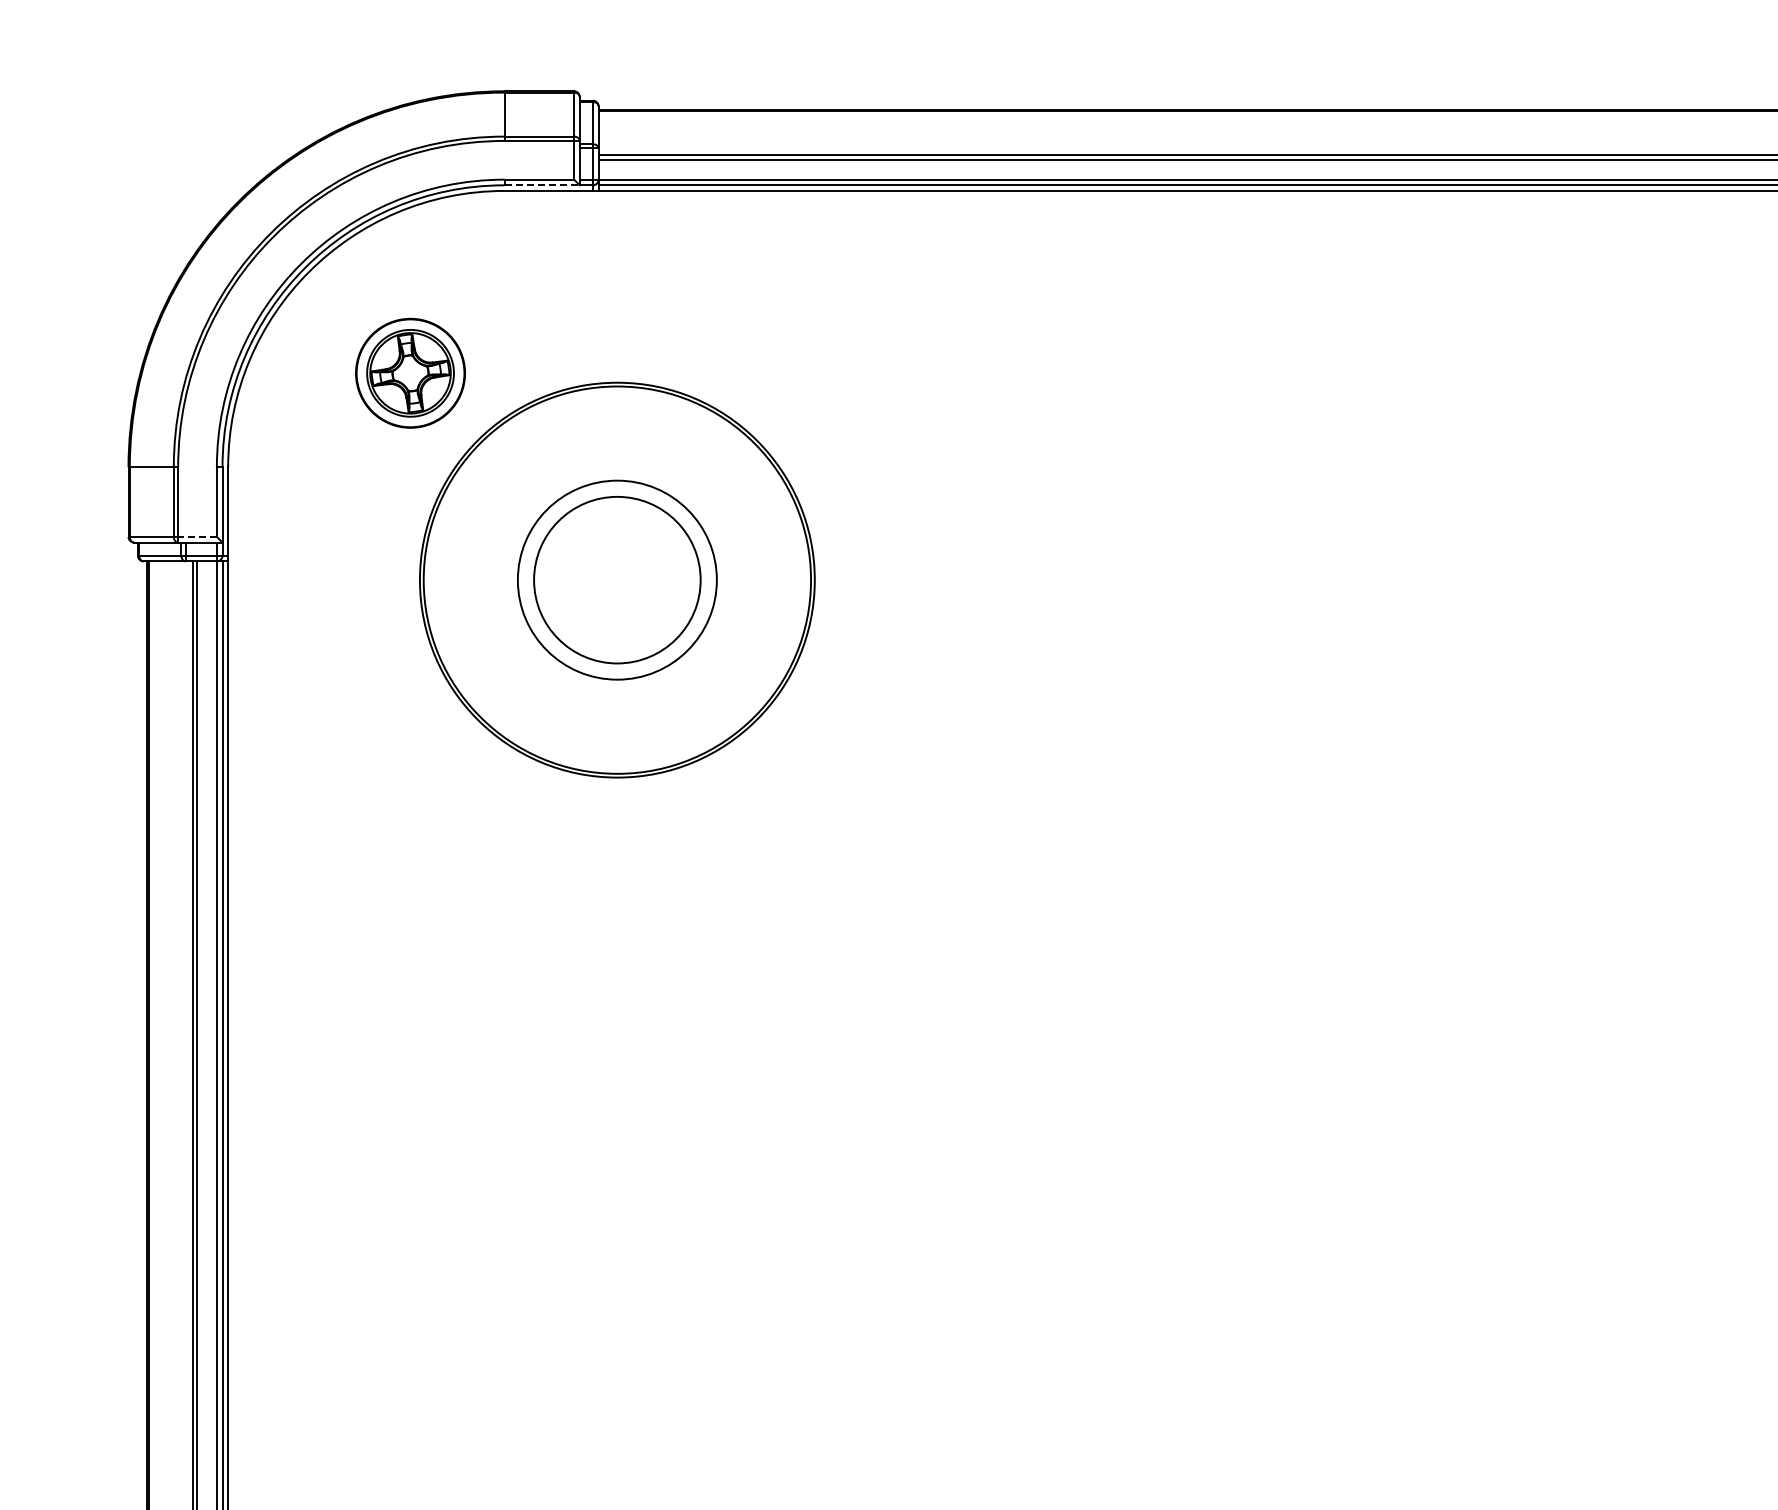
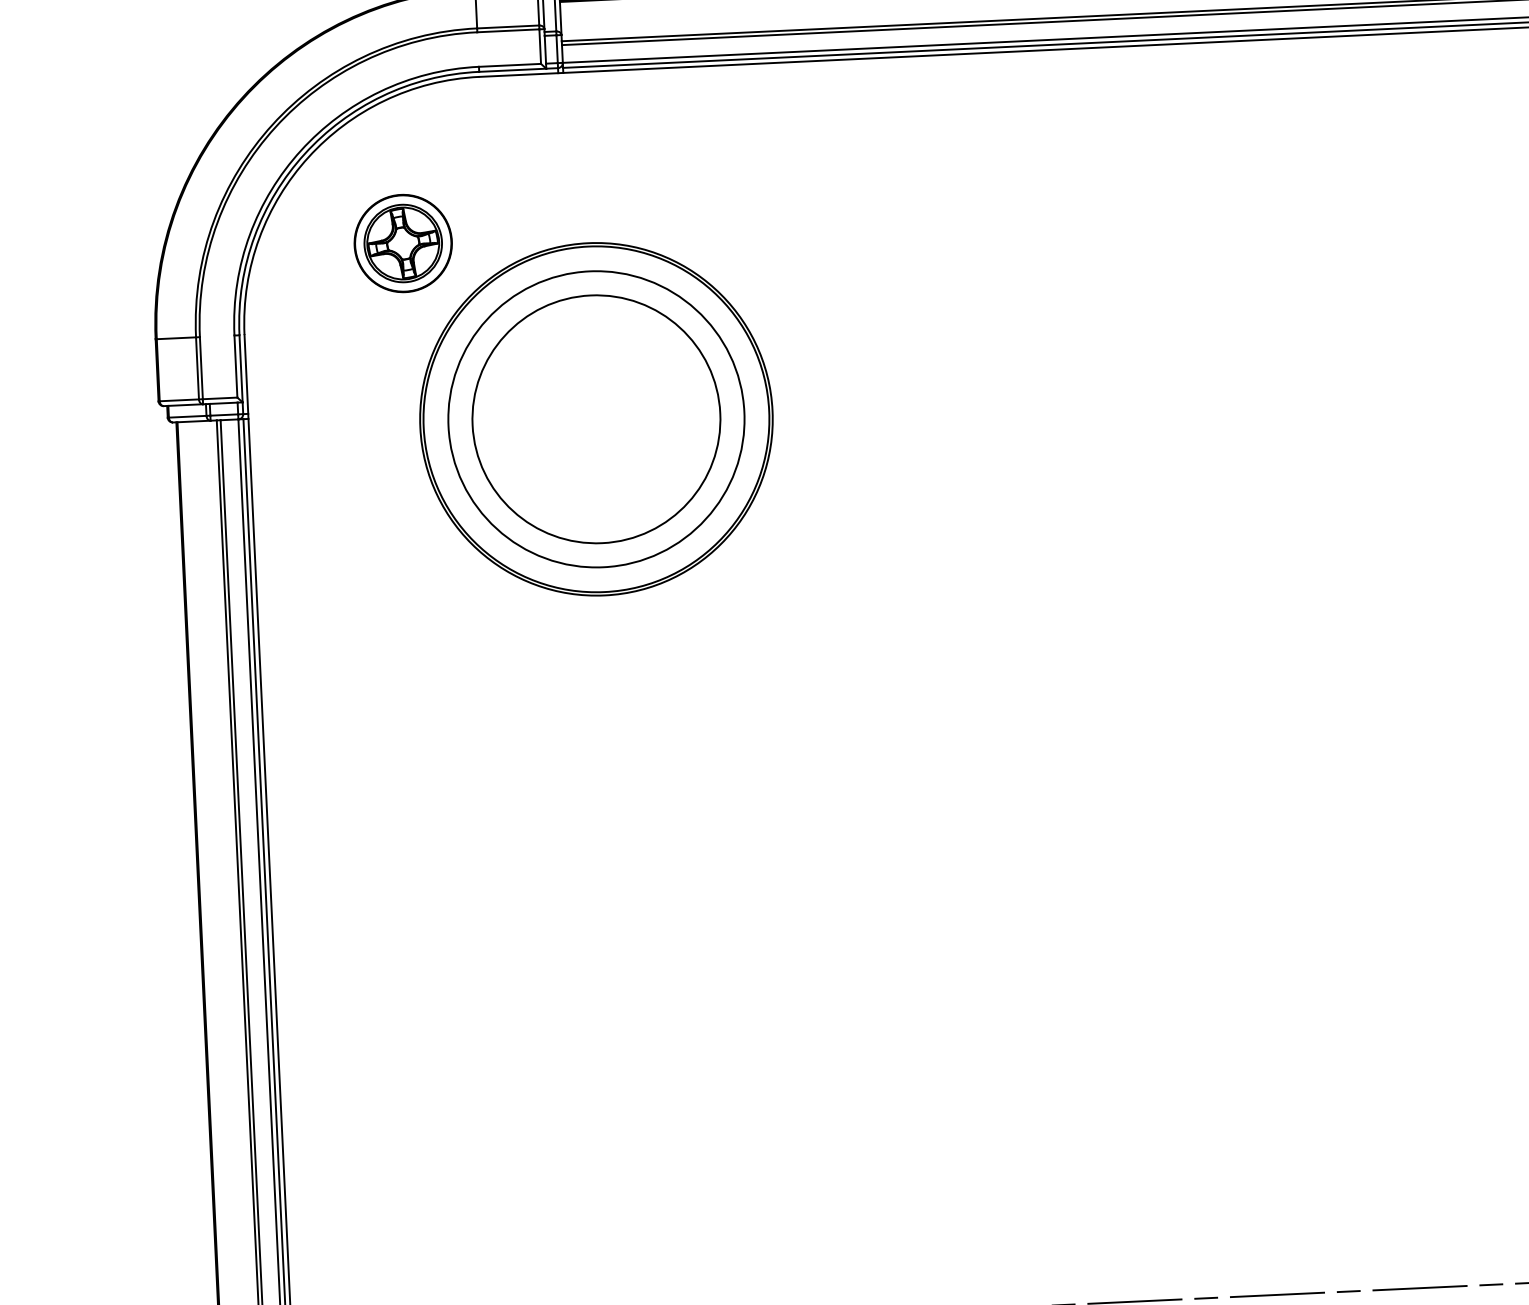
line: (542, 185) -> (513, 70), dashed -> solid
line: (197, 536) -> (220, 398), dashed -> solid
circle: (617, 580) -> (596, 419), size x1.67
circle: (617, 580) -> (596, 419), size x1.67

